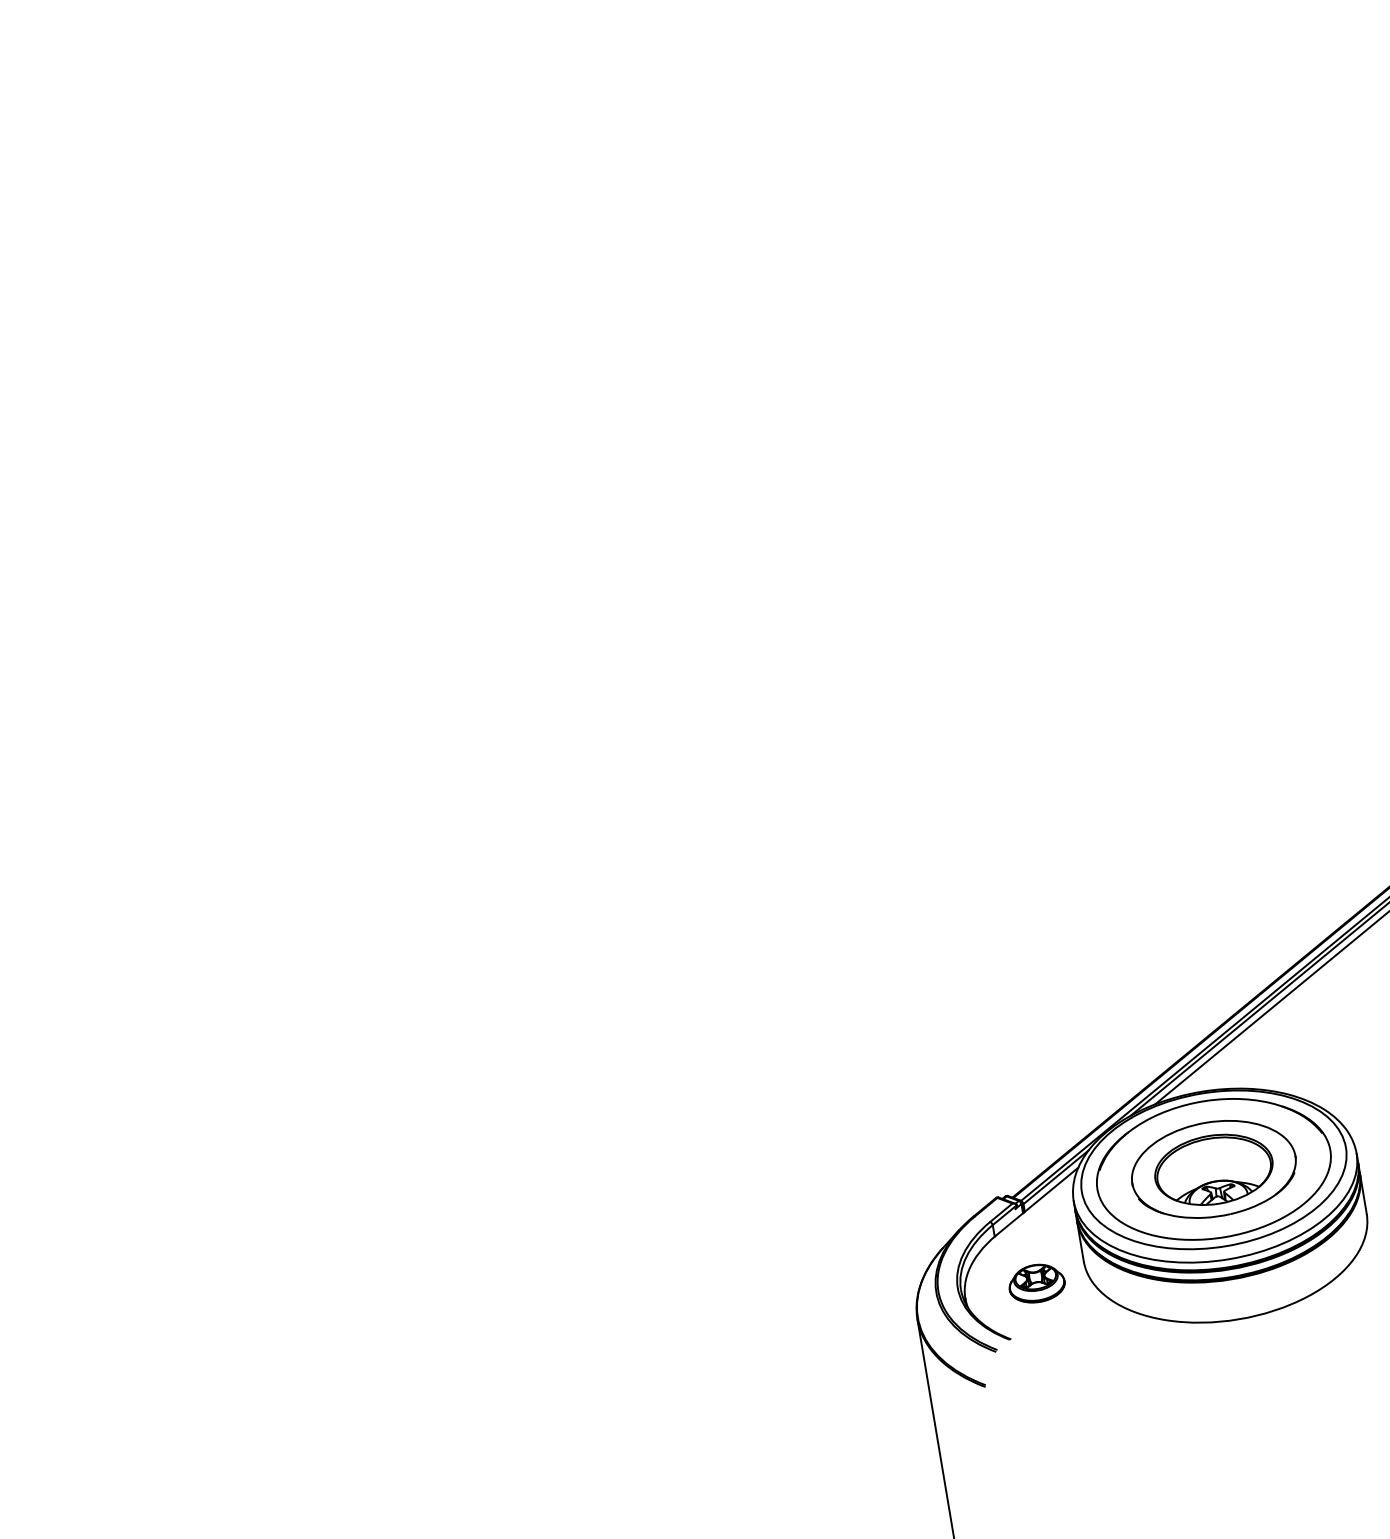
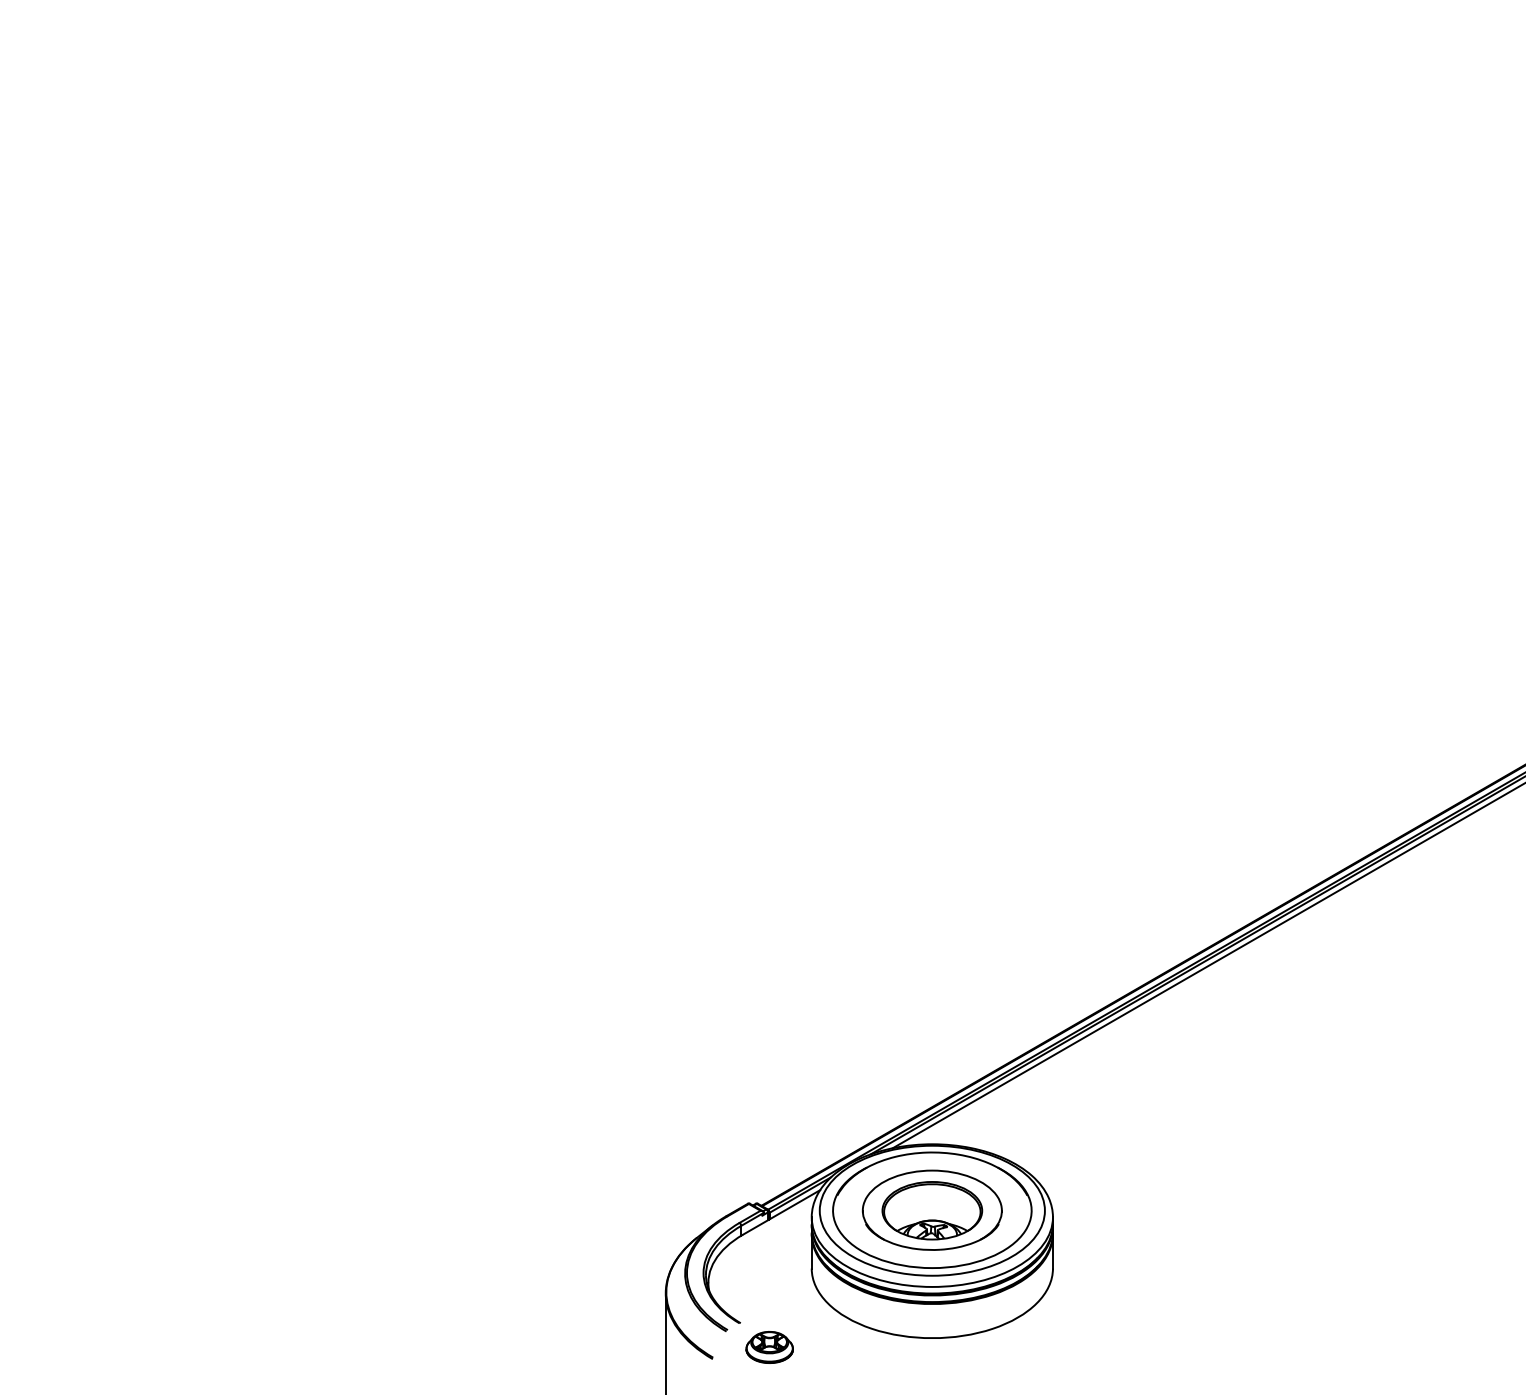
part: (1036, 1283) -> (769, 1347), moved

